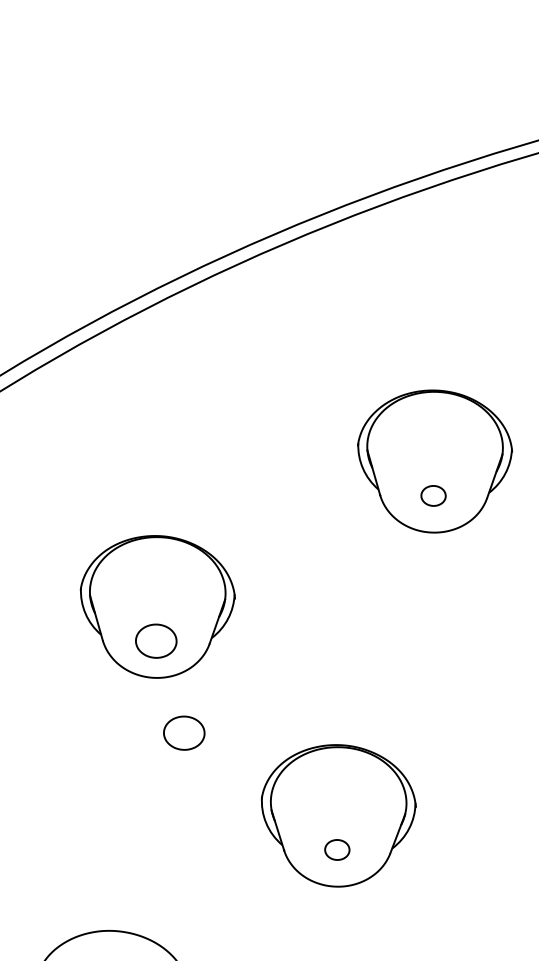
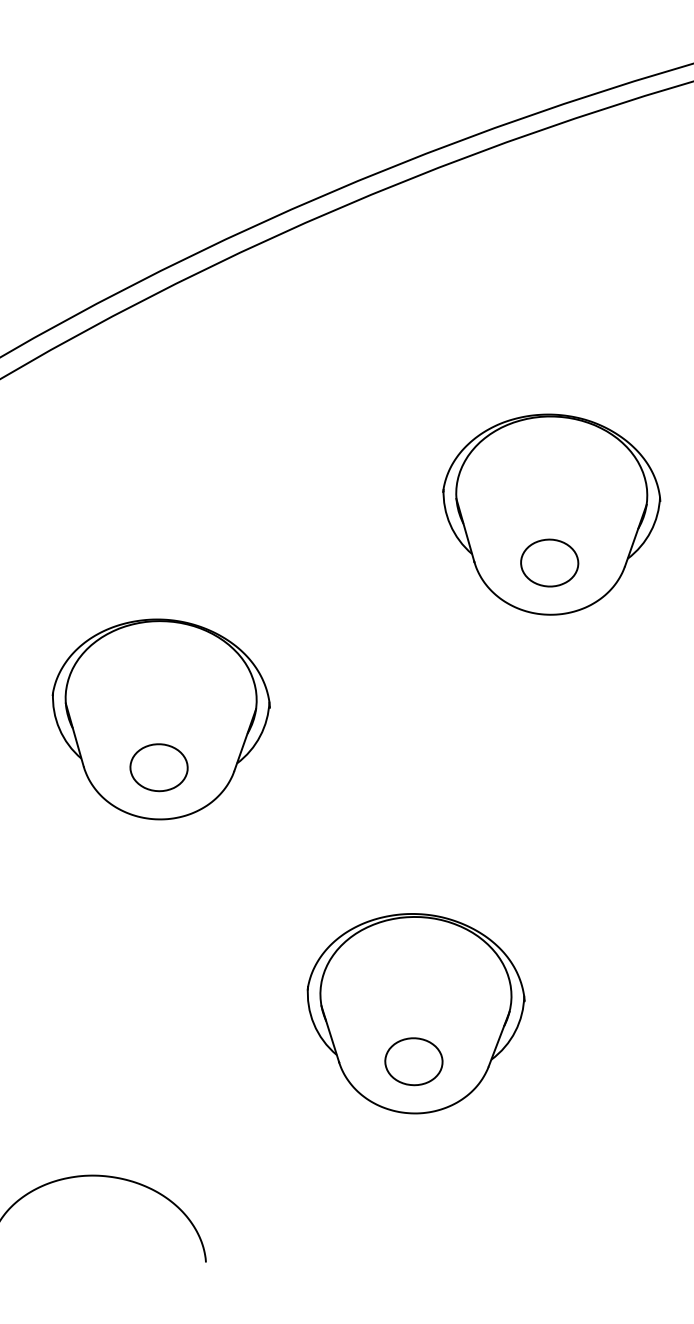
part: (433, 495) -> (549, 562), size x1.67
part: (184, 732) -> (198, 896), removed
part: (337, 849) -> (414, 1061), size x1.67

